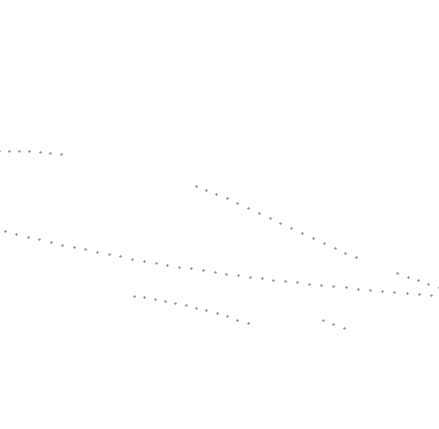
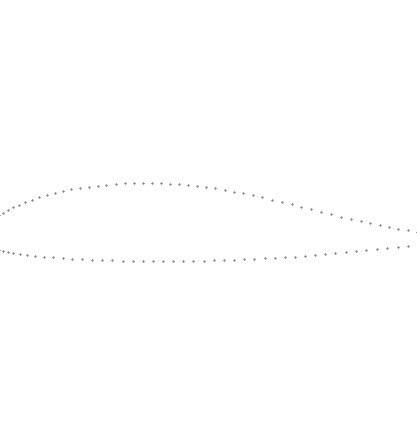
part: (190, 308) -> (165, 185), moved
part: (333, 324) -> (389, 227), moved

